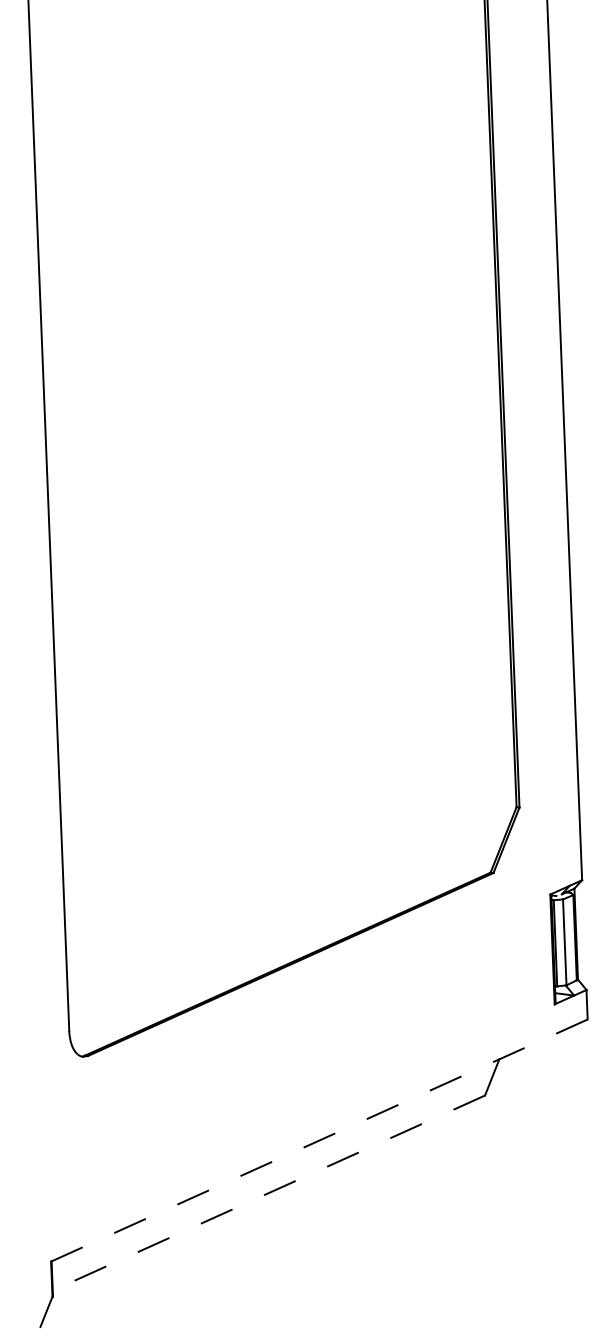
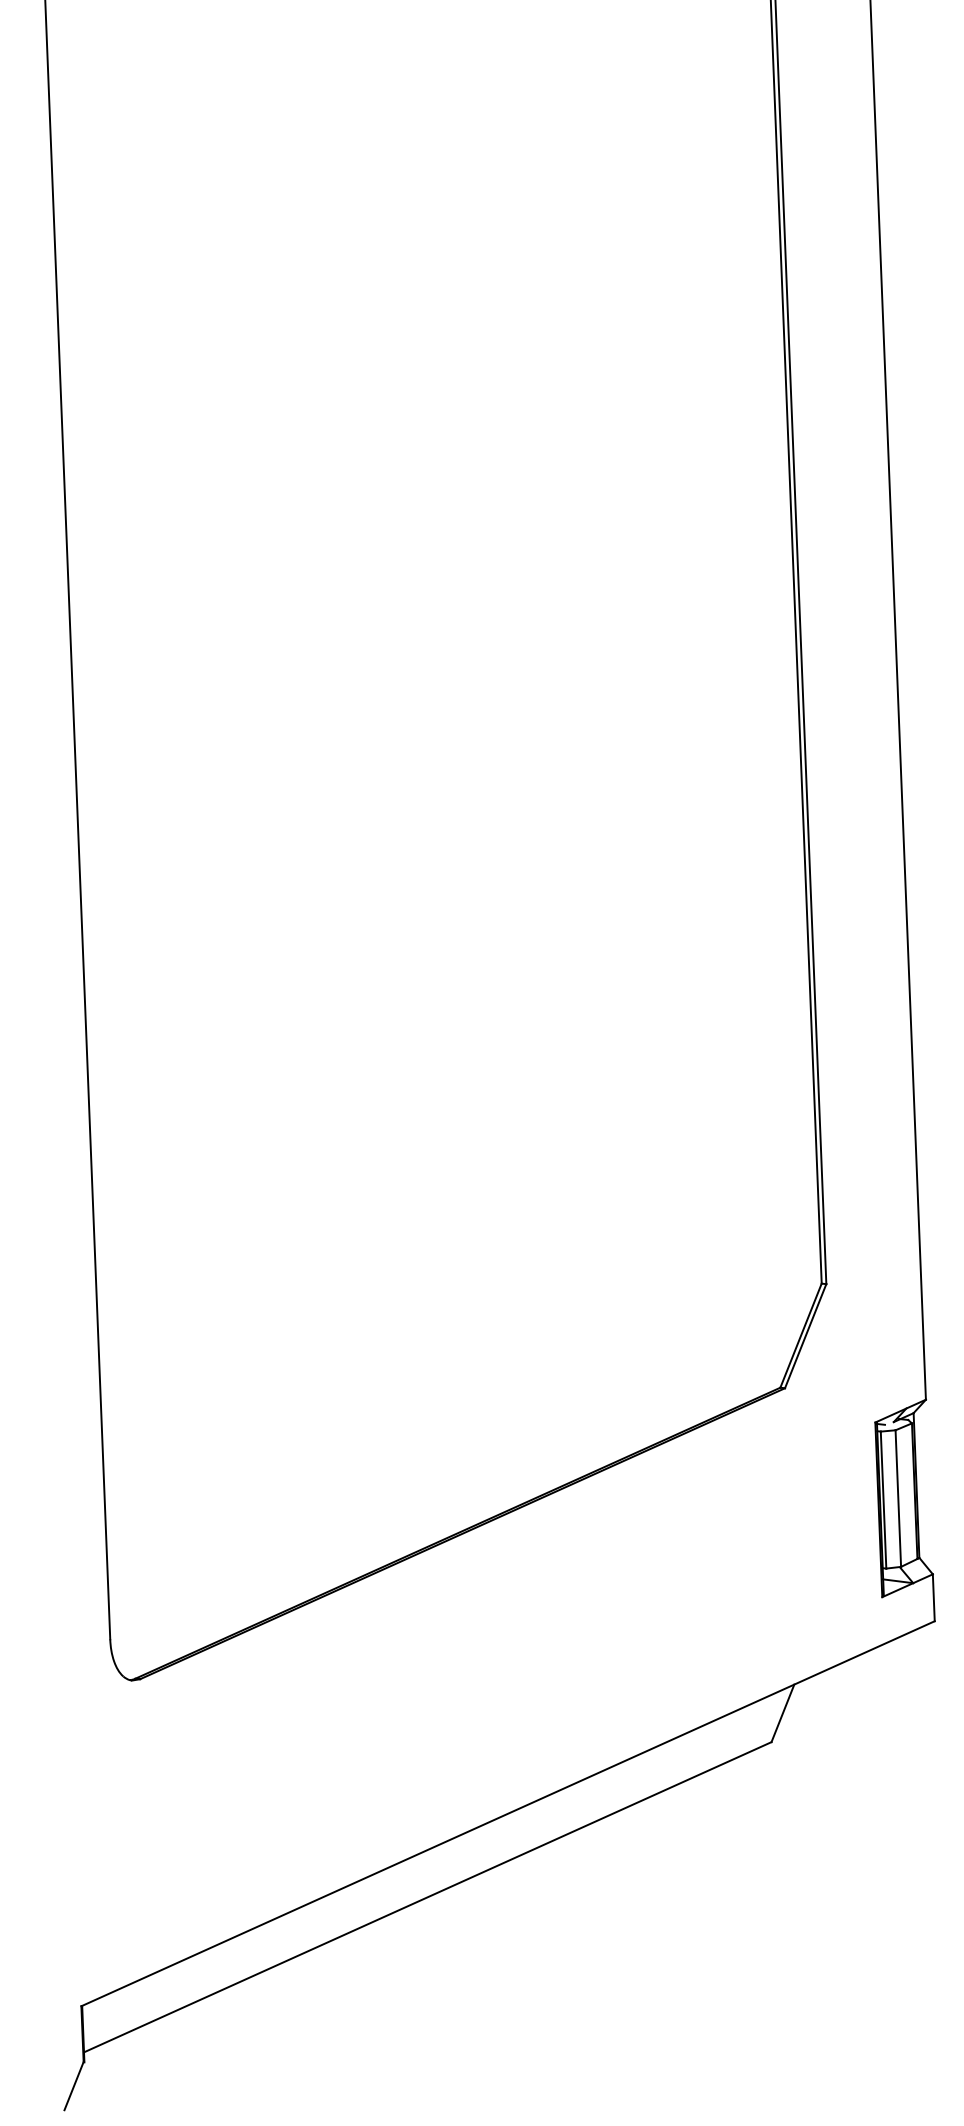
line: (319, 1140) -> (508, 1813), dashed -> solid
line: (268, 1193) -> (427, 1897), dashed -> solid

